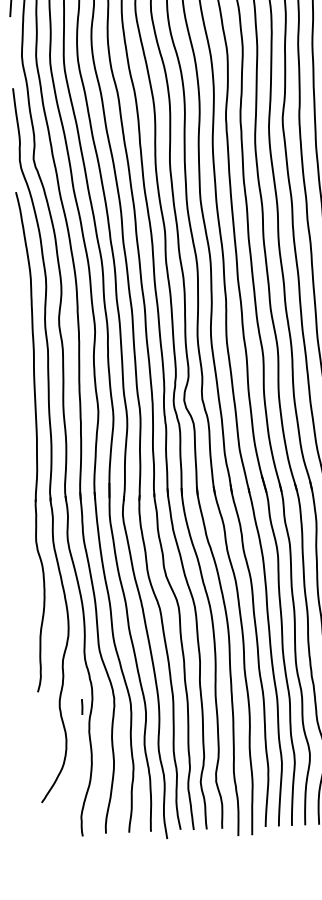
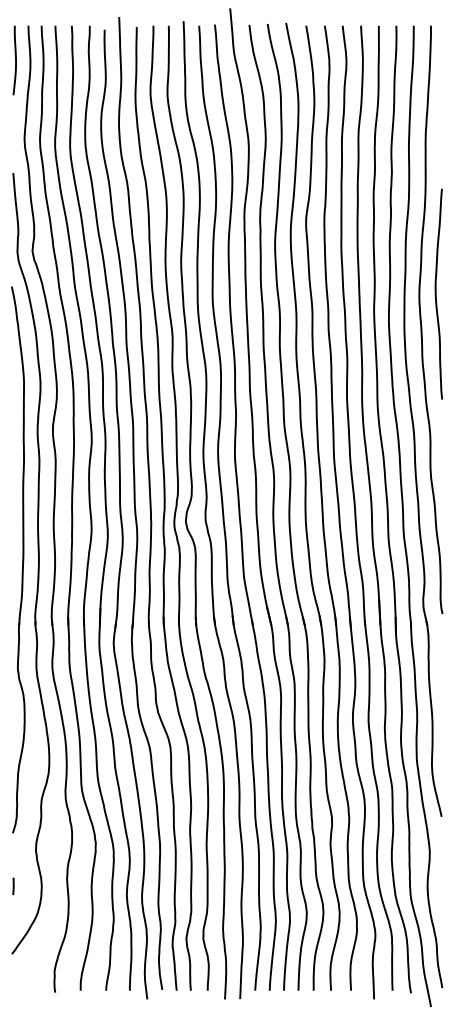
line: (82, 707) -> (13, 886), moved

